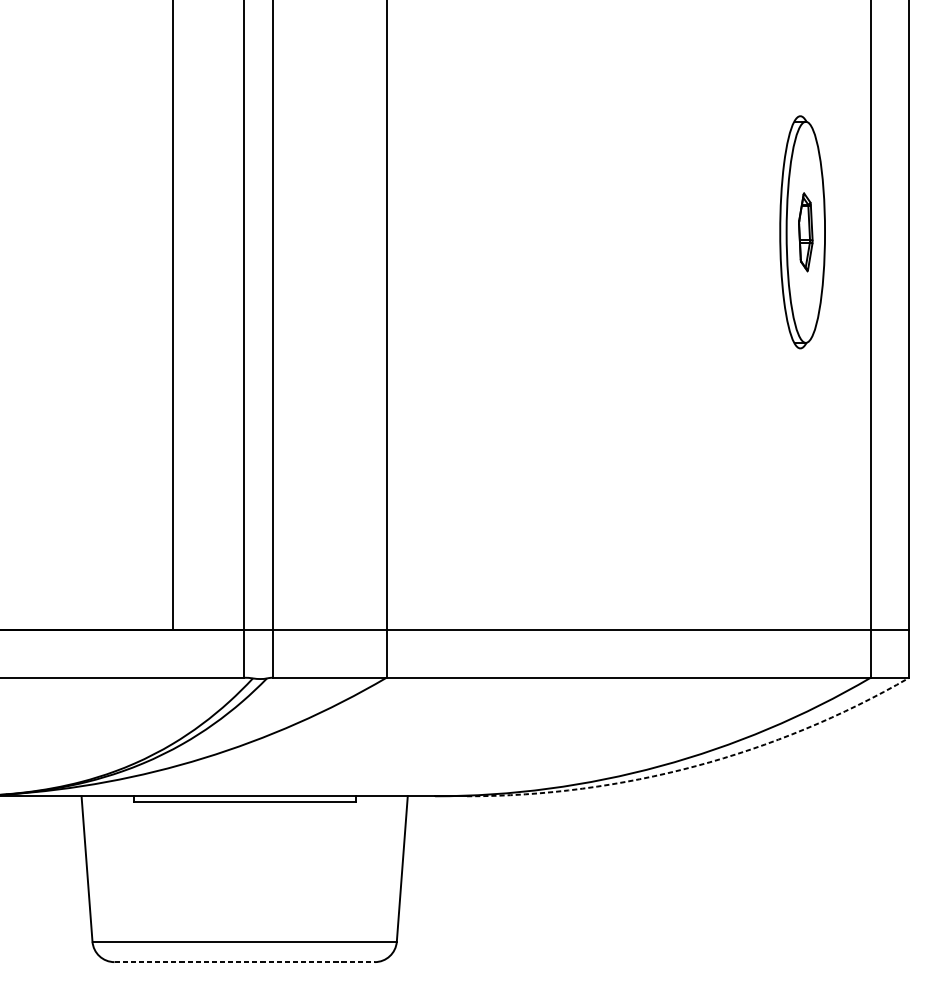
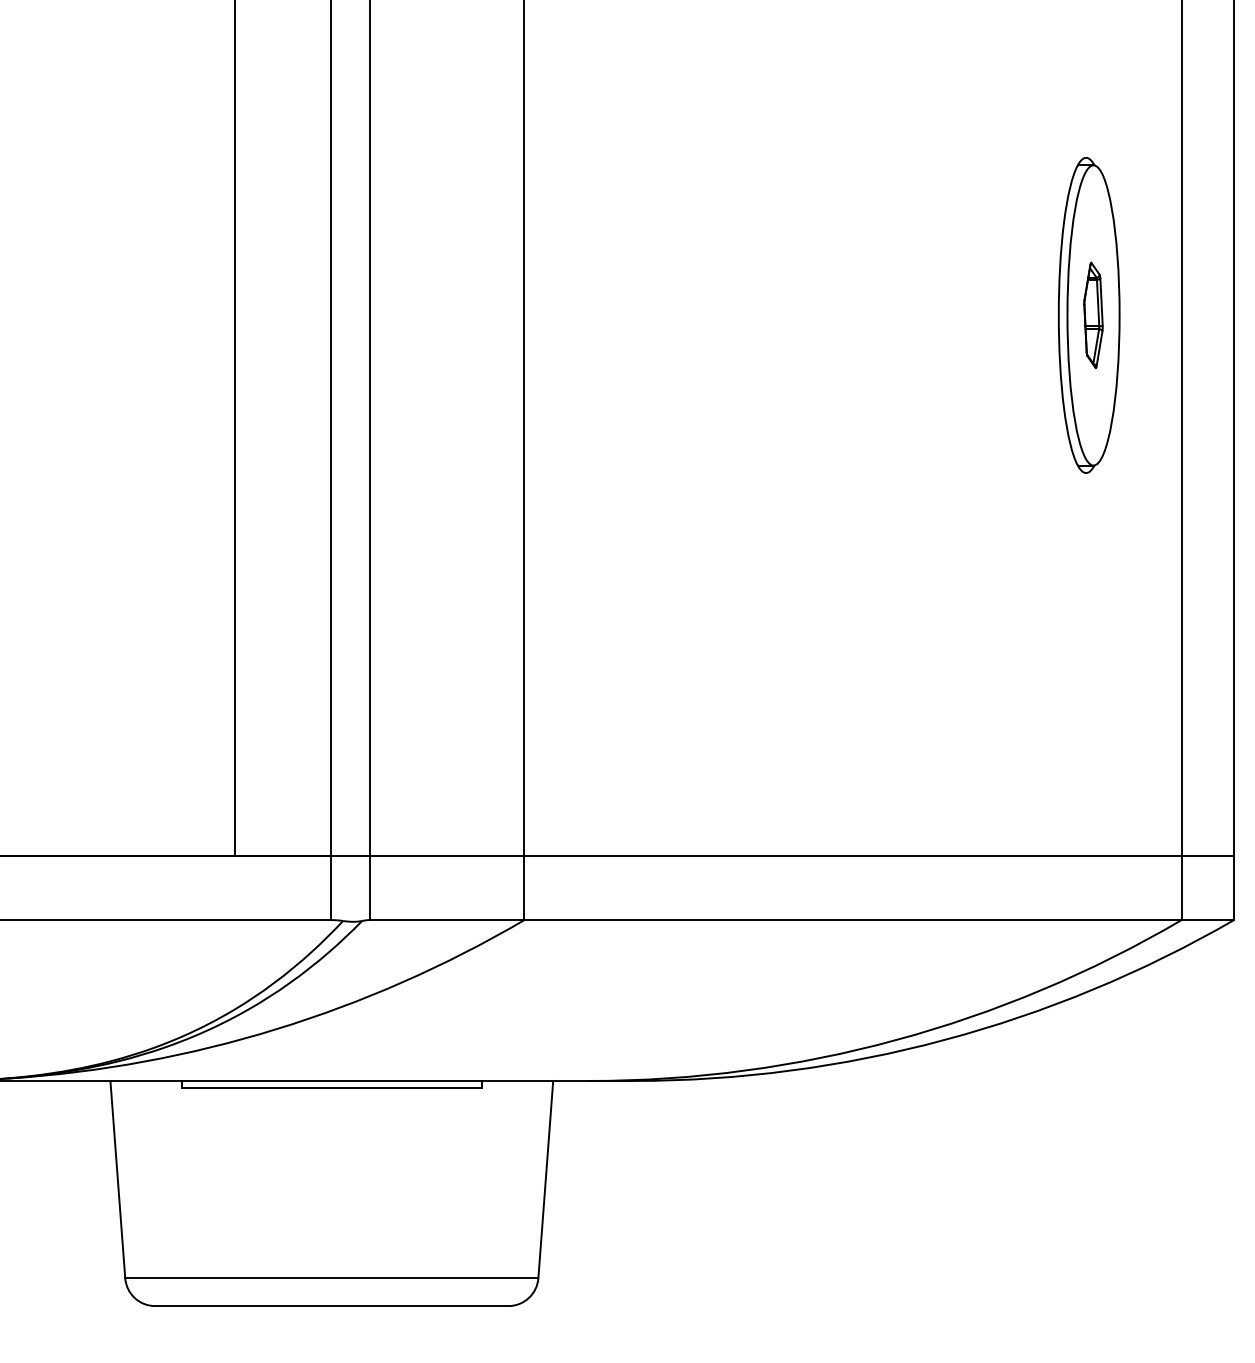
arc: (696, 766) -> (944, 1040), dashed -> solid
line: (244, 962) -> (331, 1306), dashed -> solid

